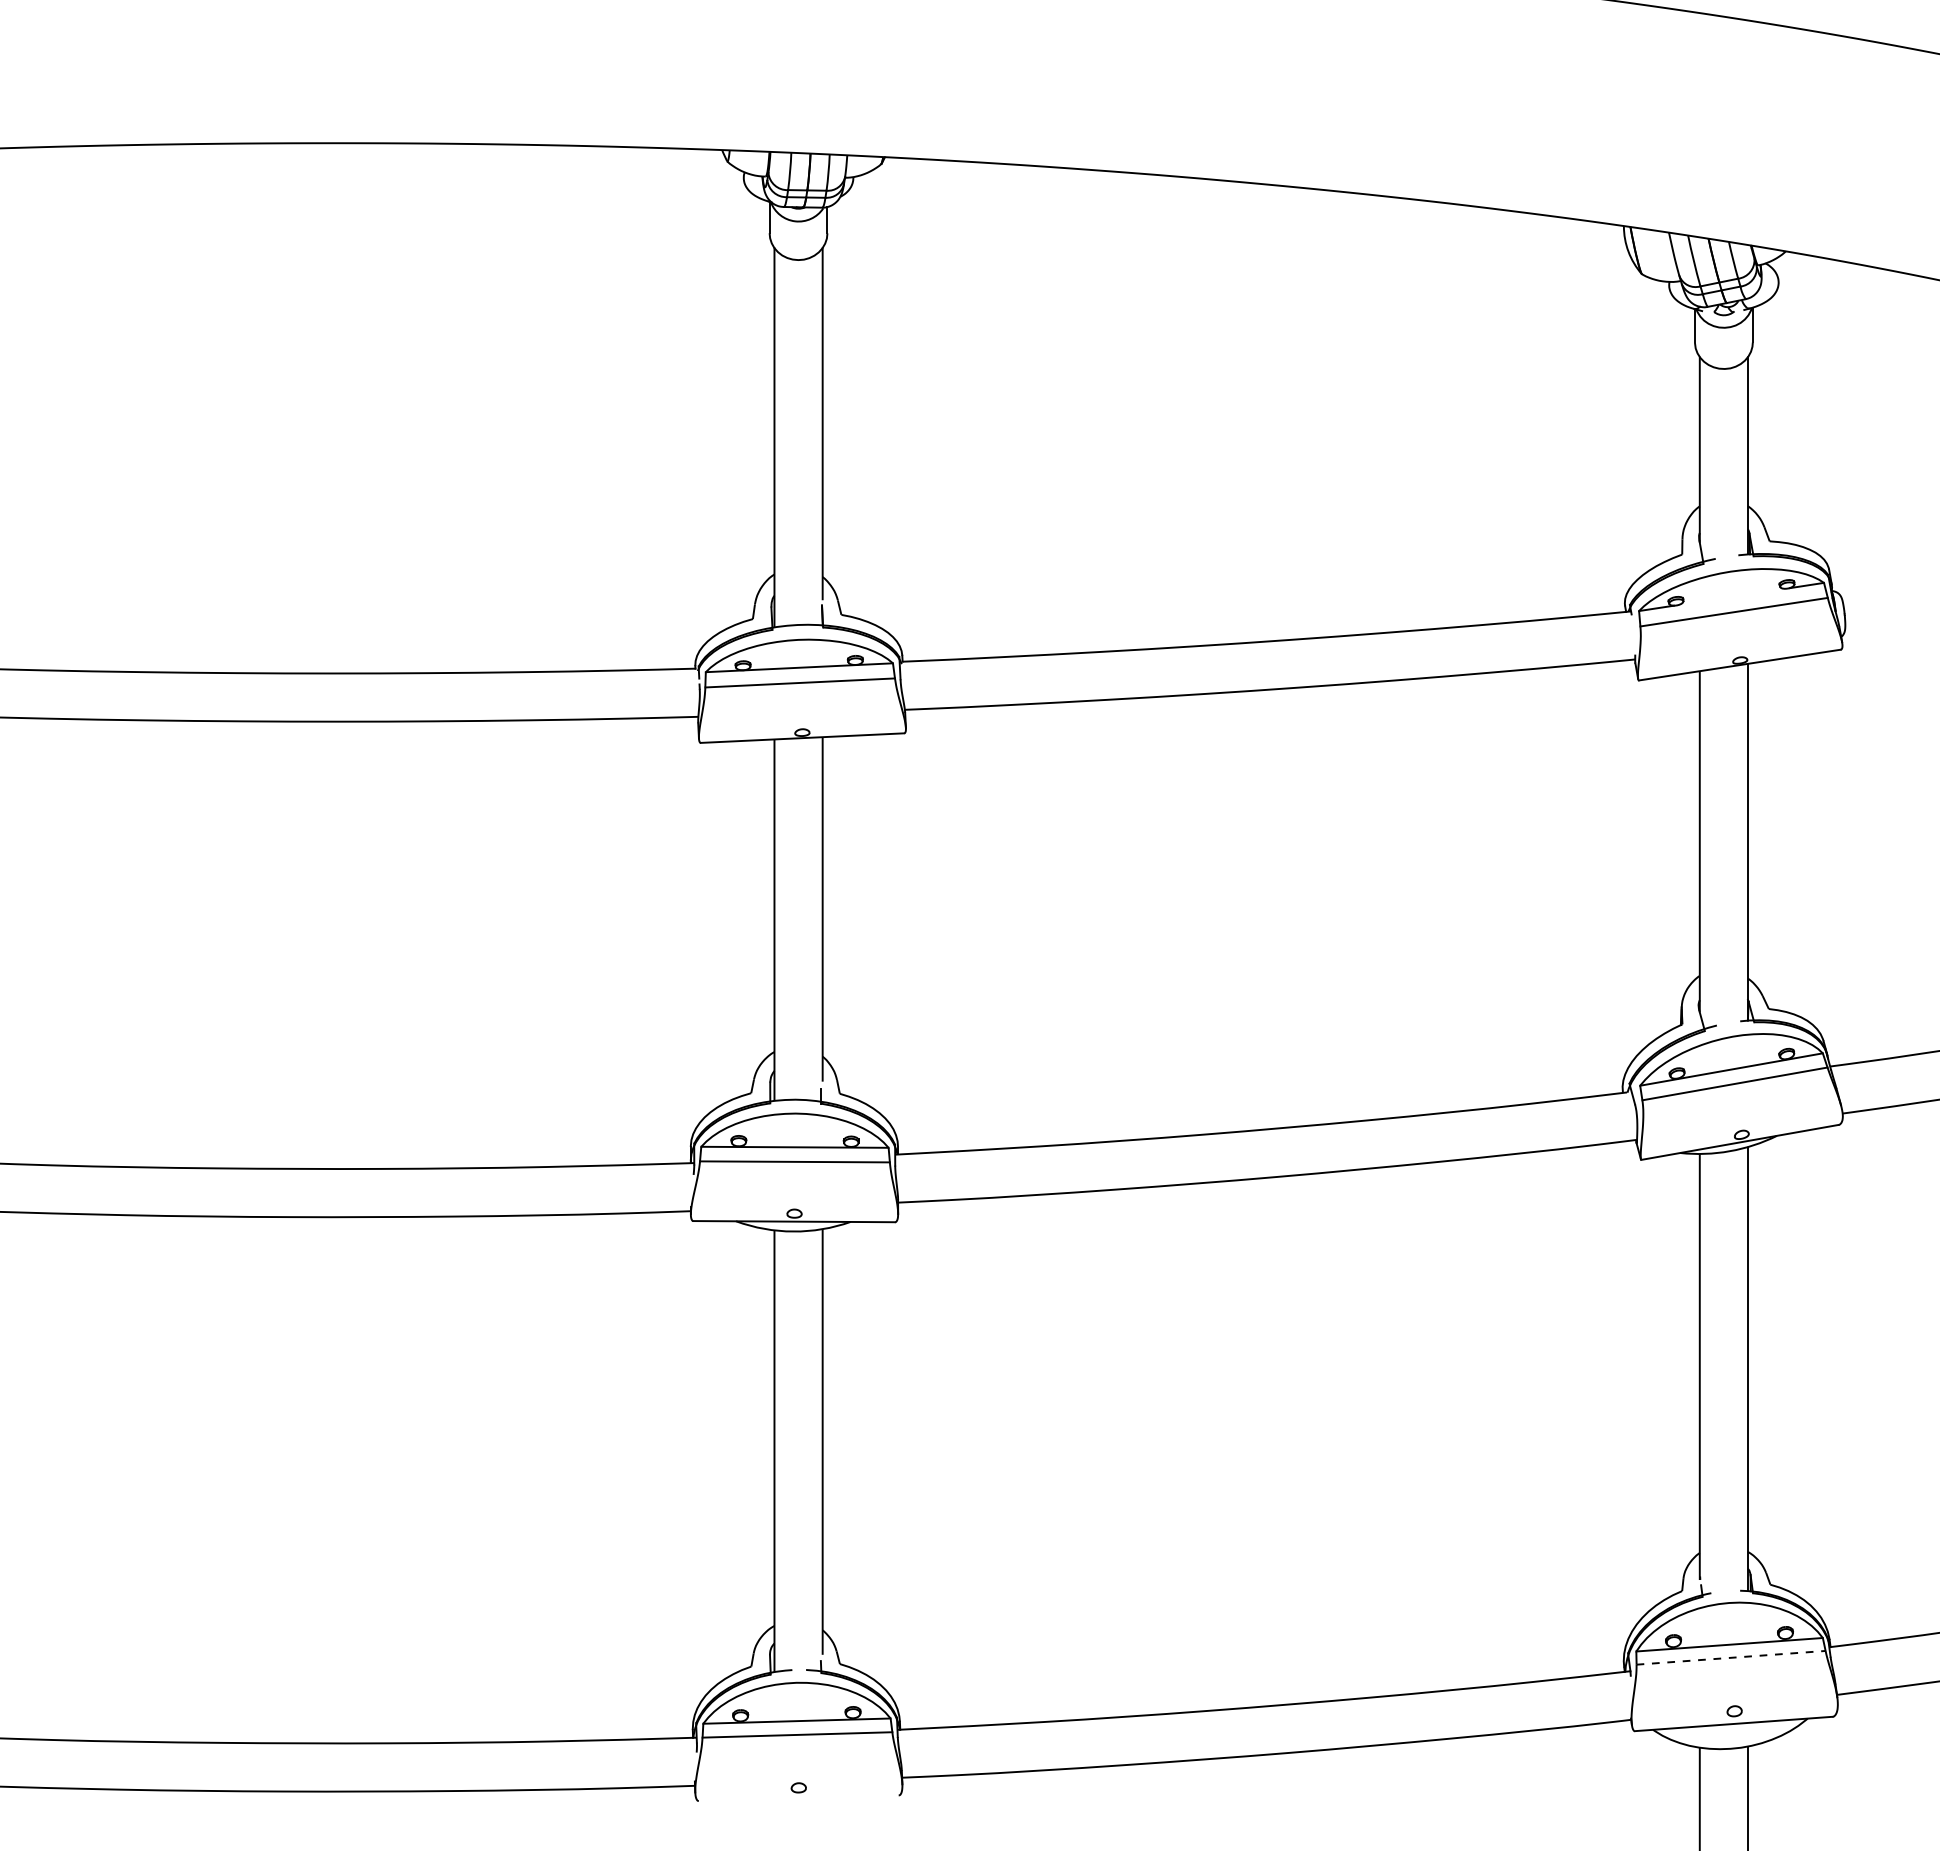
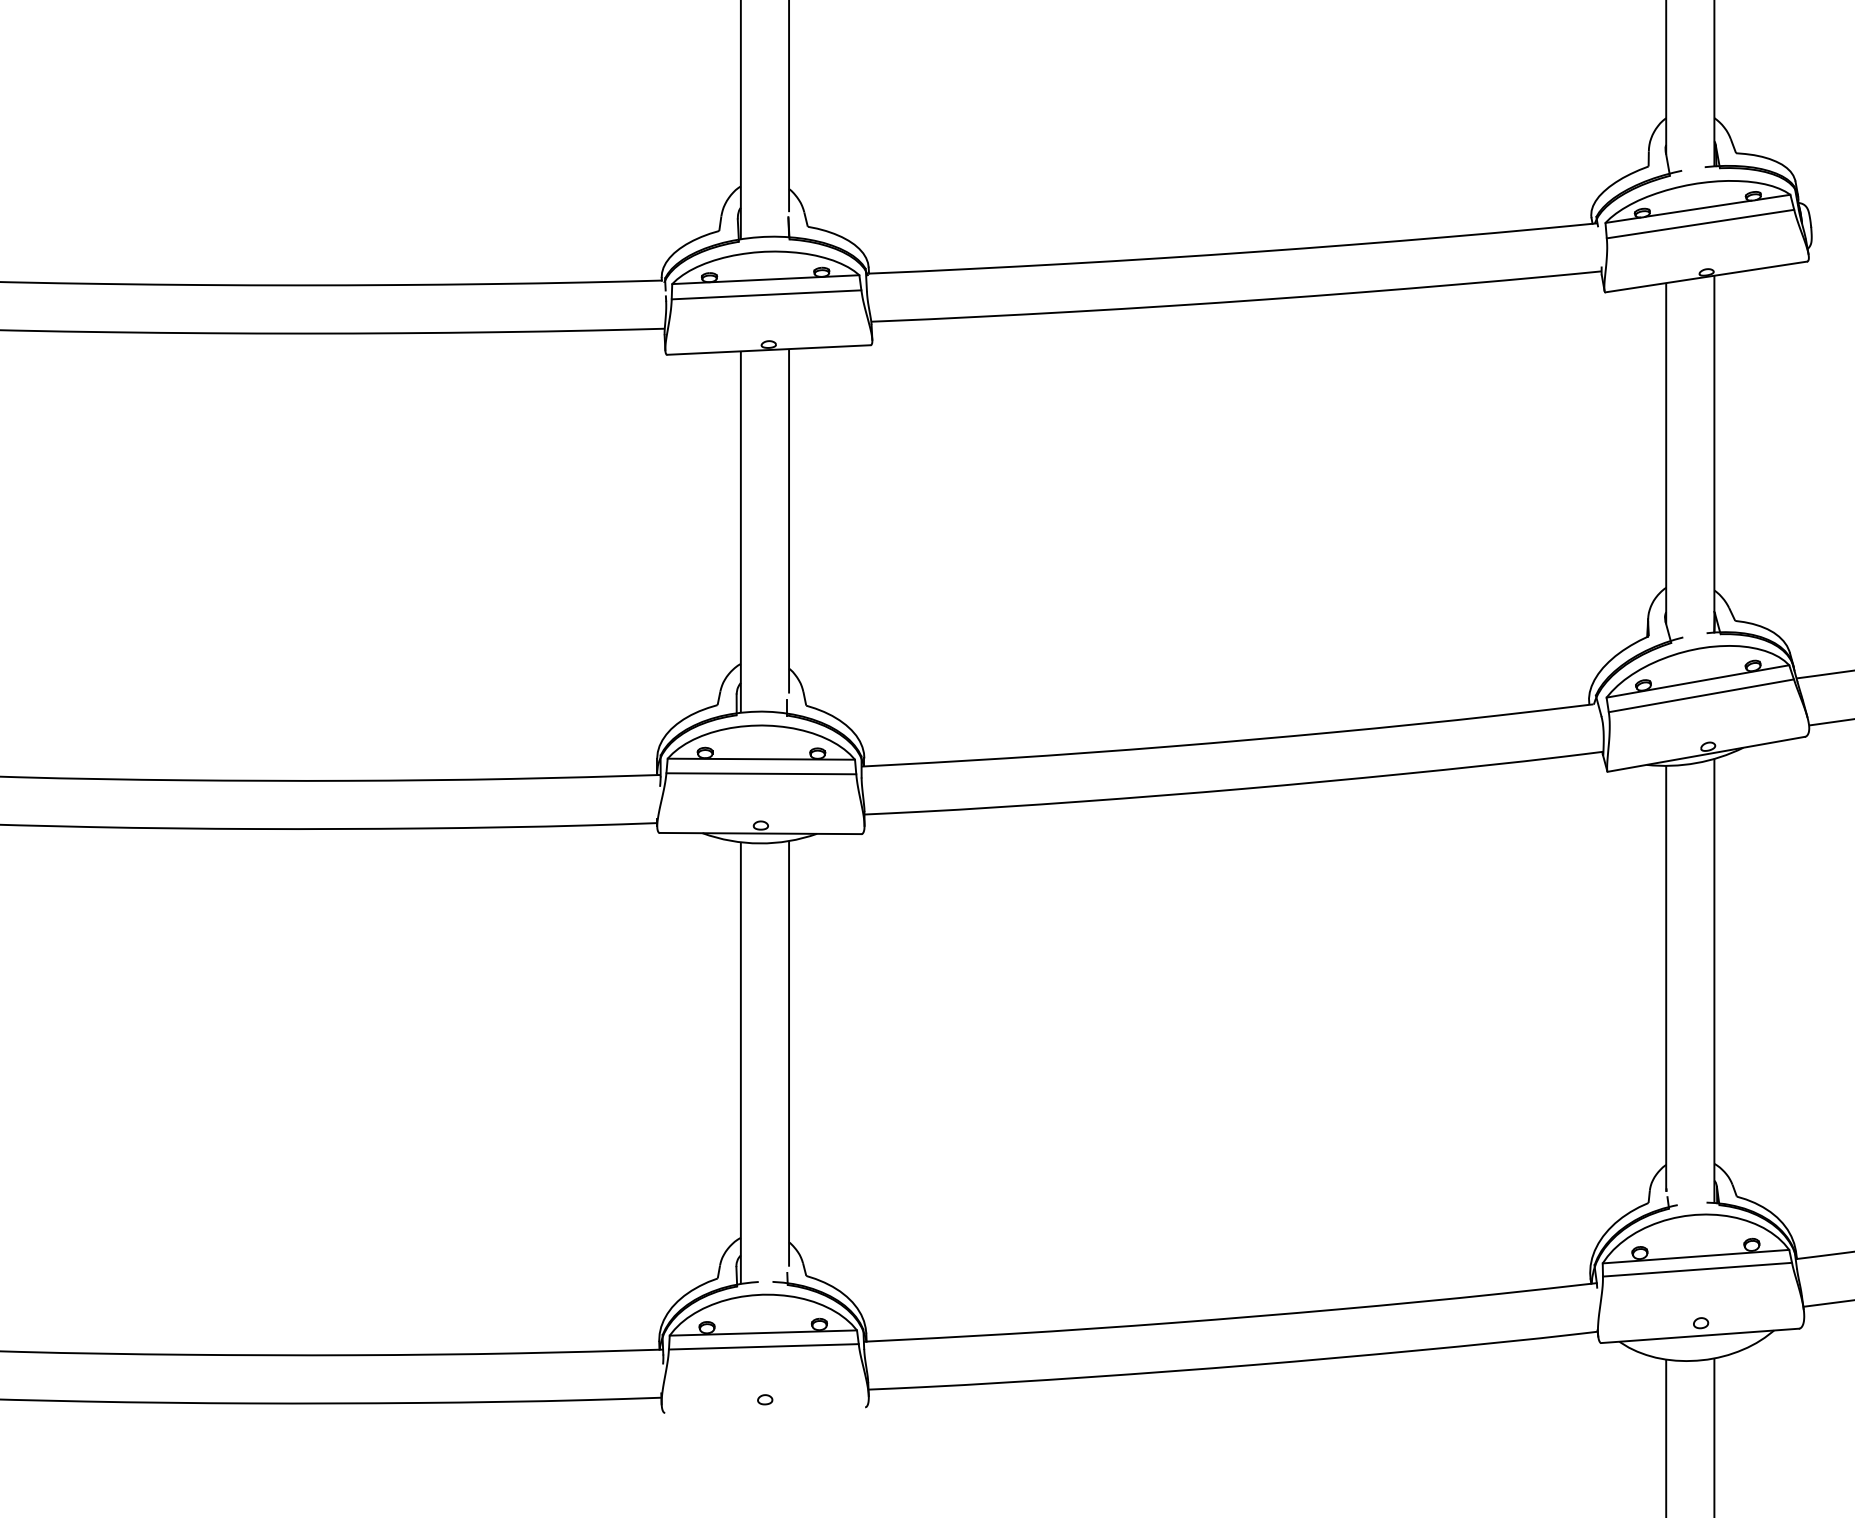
line: (1731, 596) -> (1697, 208), added
line: (1731, 1657) -> (1697, 1269), dashed -> solid

